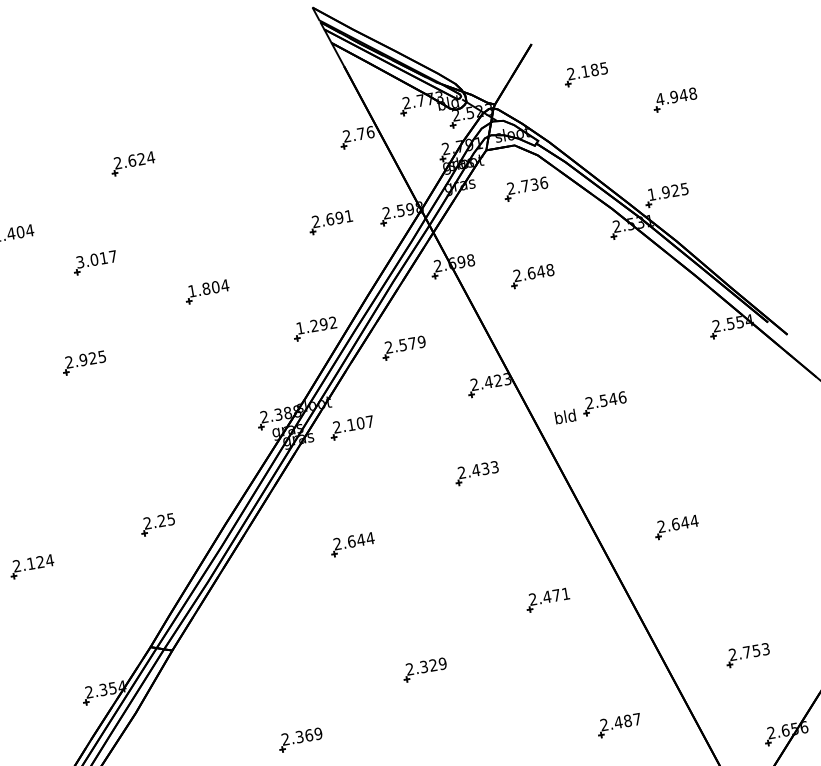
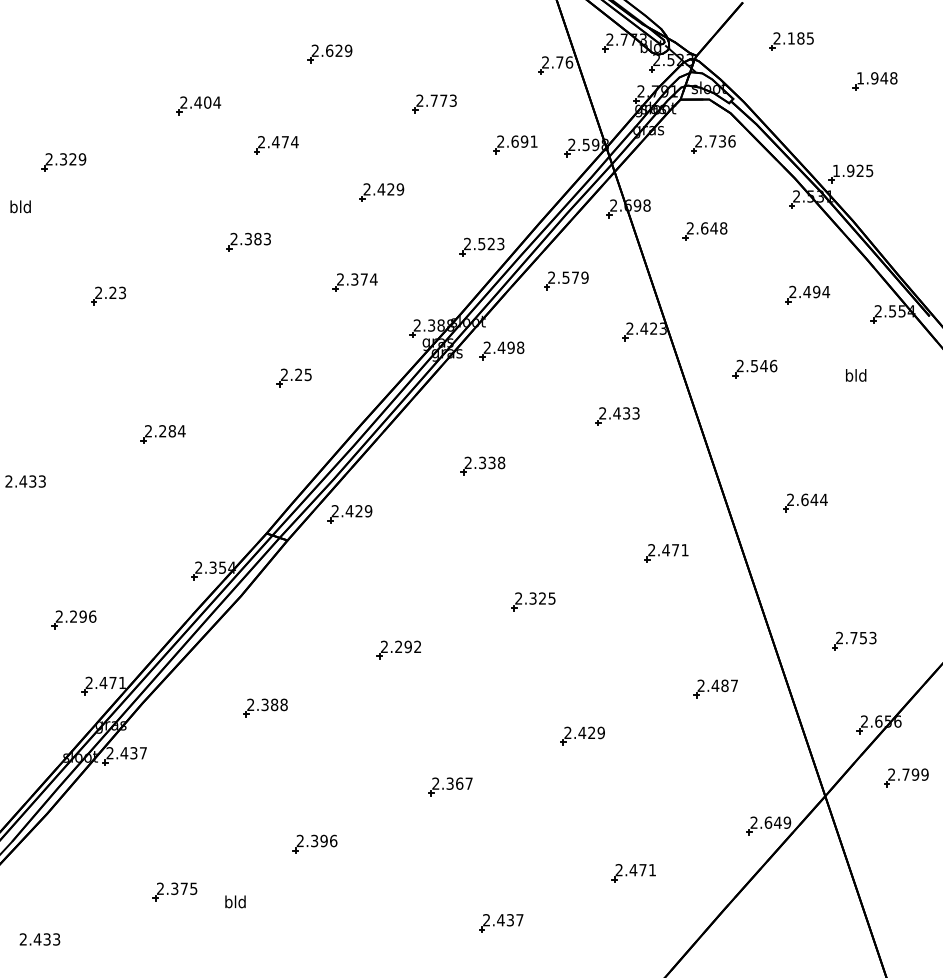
text: (660, 99) -> (860, 78), 4.948 -> 1.948
text: (150, 157) -> (348, 50), 2.624 -> 2.629
part: (244, 195) -> (434, 103), added
text: (97, 259) -> (278, 142), 3.017 -> 2.474
text: (208, 288) -> (383, 189), 1.804 -> 2.429
part: (643, 321) -> (807, 294), added
text: (317, 324) -> (484, 243), 1.292 -> 2.523
text: (92, 357) -> (257, 238), 2.925 -> 2.383
part: (195, 385) -> (354, 282), added
text: (565, 416) -> (856, 375), moved
text: (359, 423) -> (510, 347), 2.107 -> 2.498
part: (157, 524) -> (293, 377), moved
text: (361, 539) -> (492, 462), 2.644 -> 2.338
text: (35, 563) -> (167, 431), 2.124 -> 2.284
part: (229, 614) -> (349, 514), added
text: (442, 663) -> (551, 598), 2.329 -> 2.325
text: (309, 734) -> (408, 646), 2.369 -> 2.292

